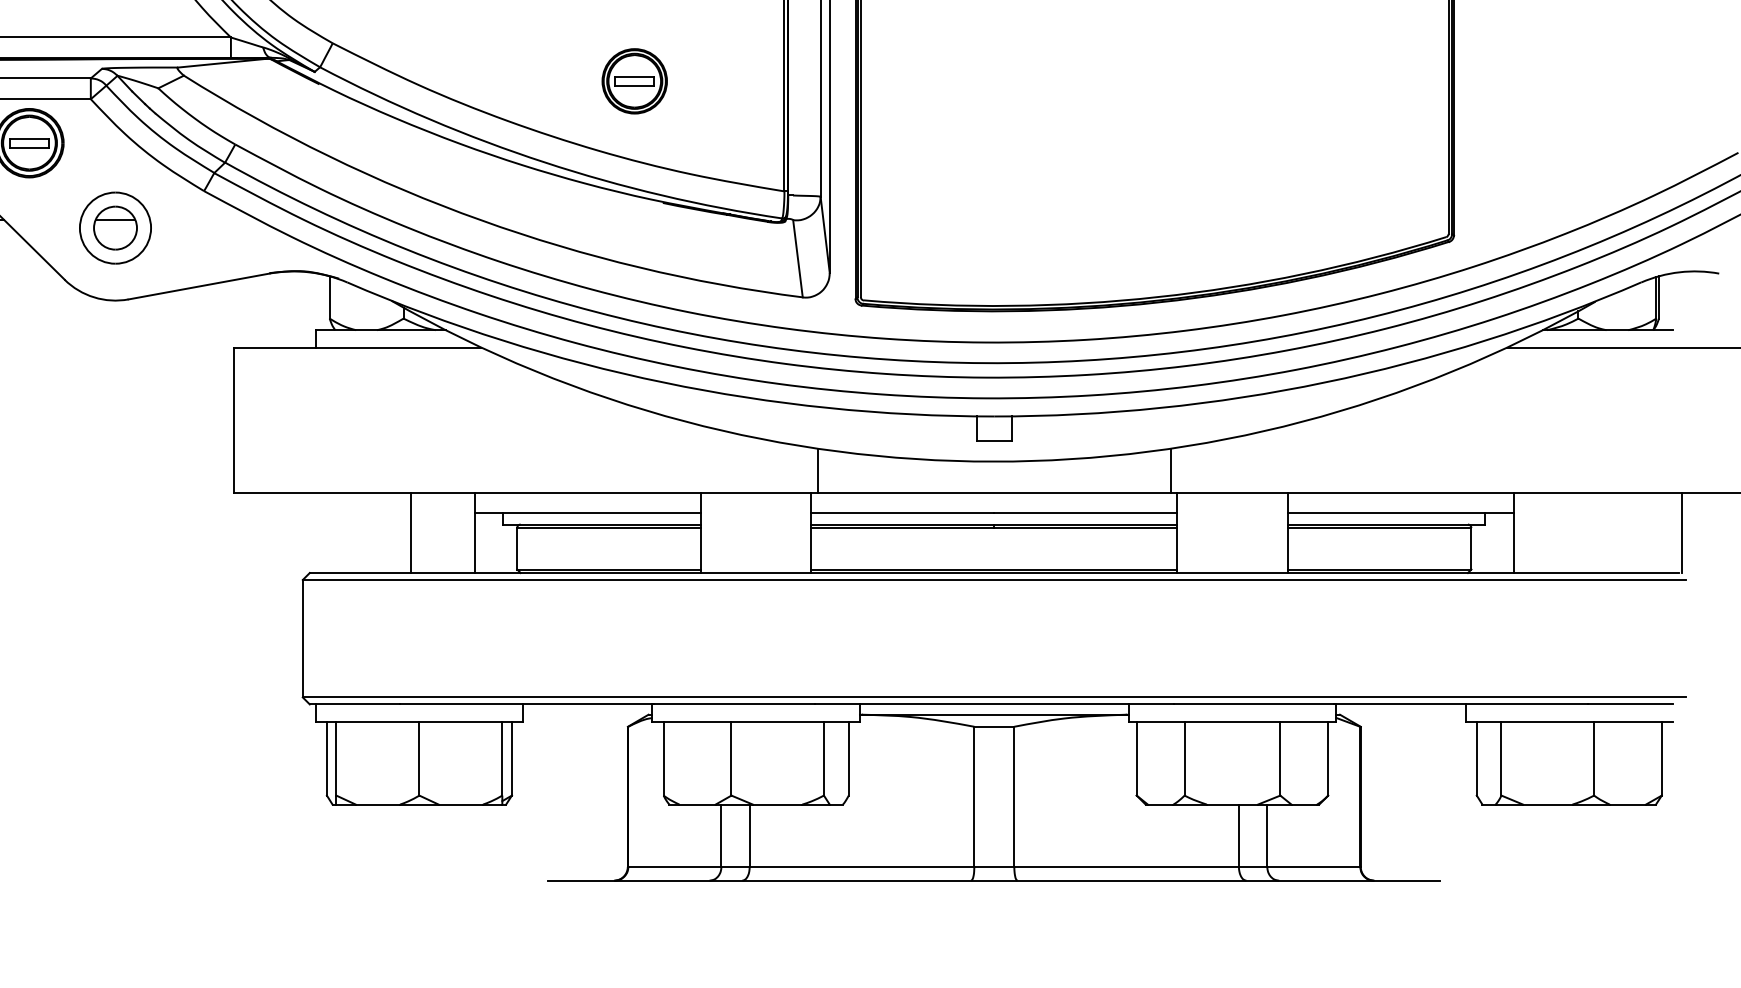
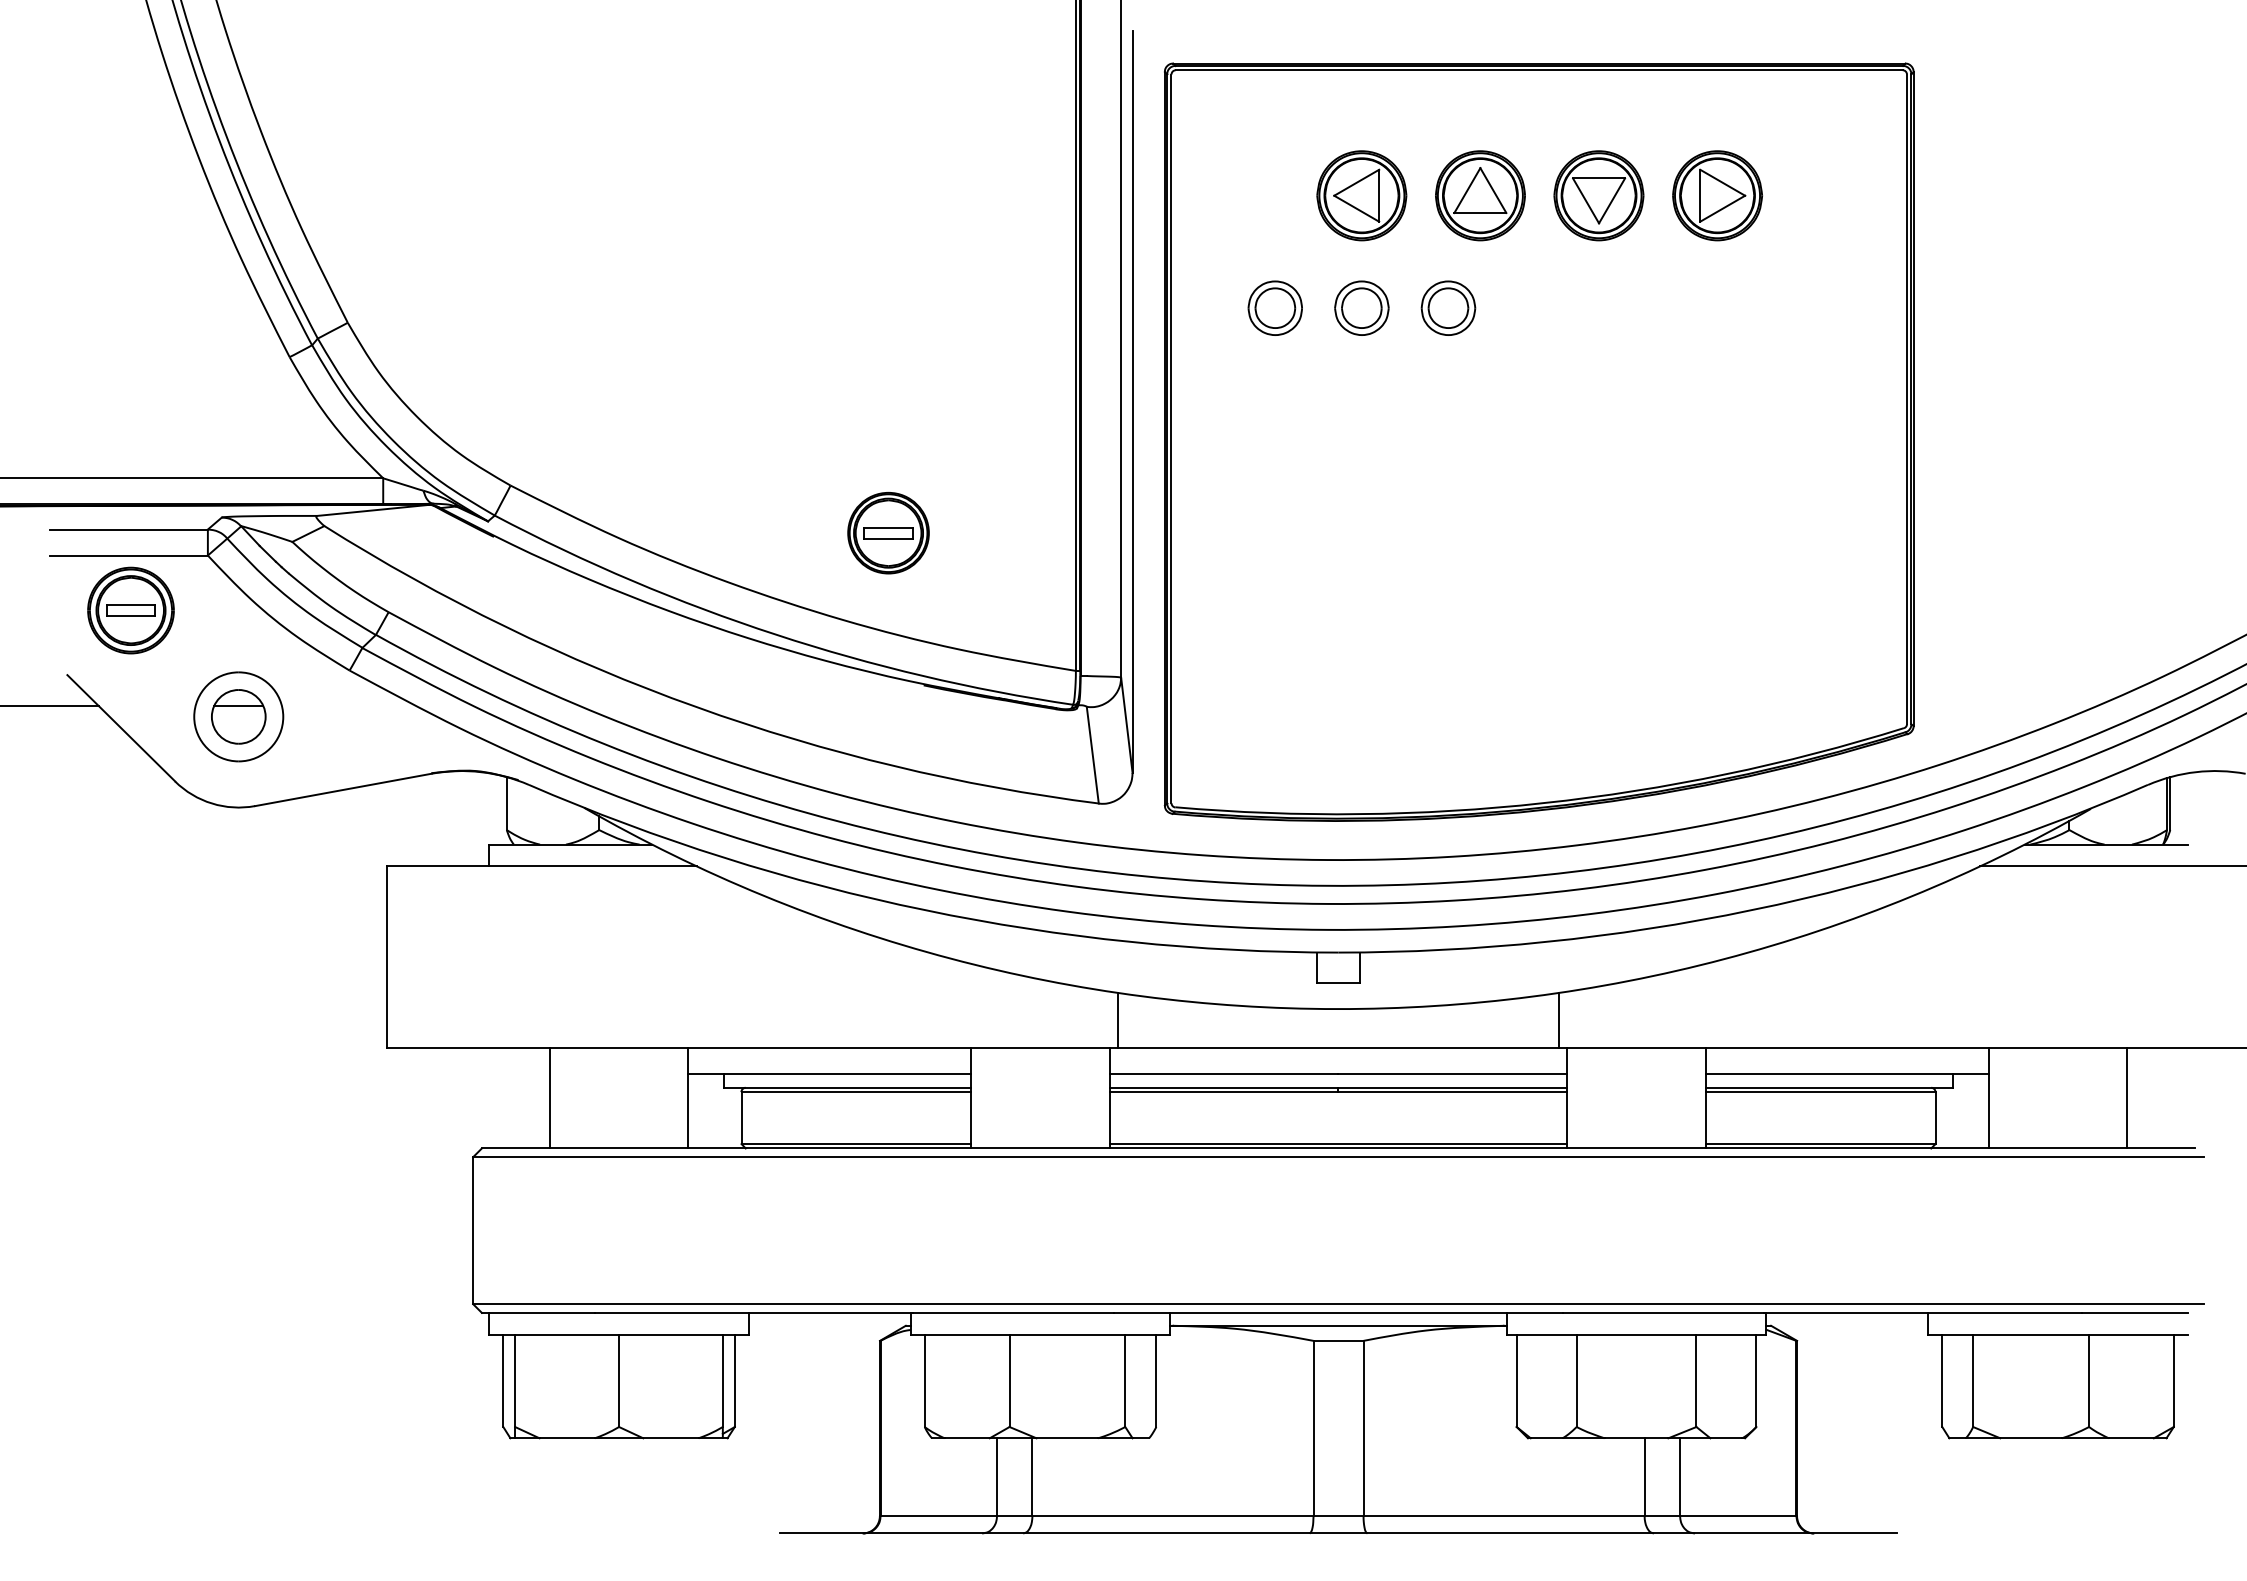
line: (410, 533) -> (549, 1098), moved
line: (1682, 533) -> (2127, 1098), moved

